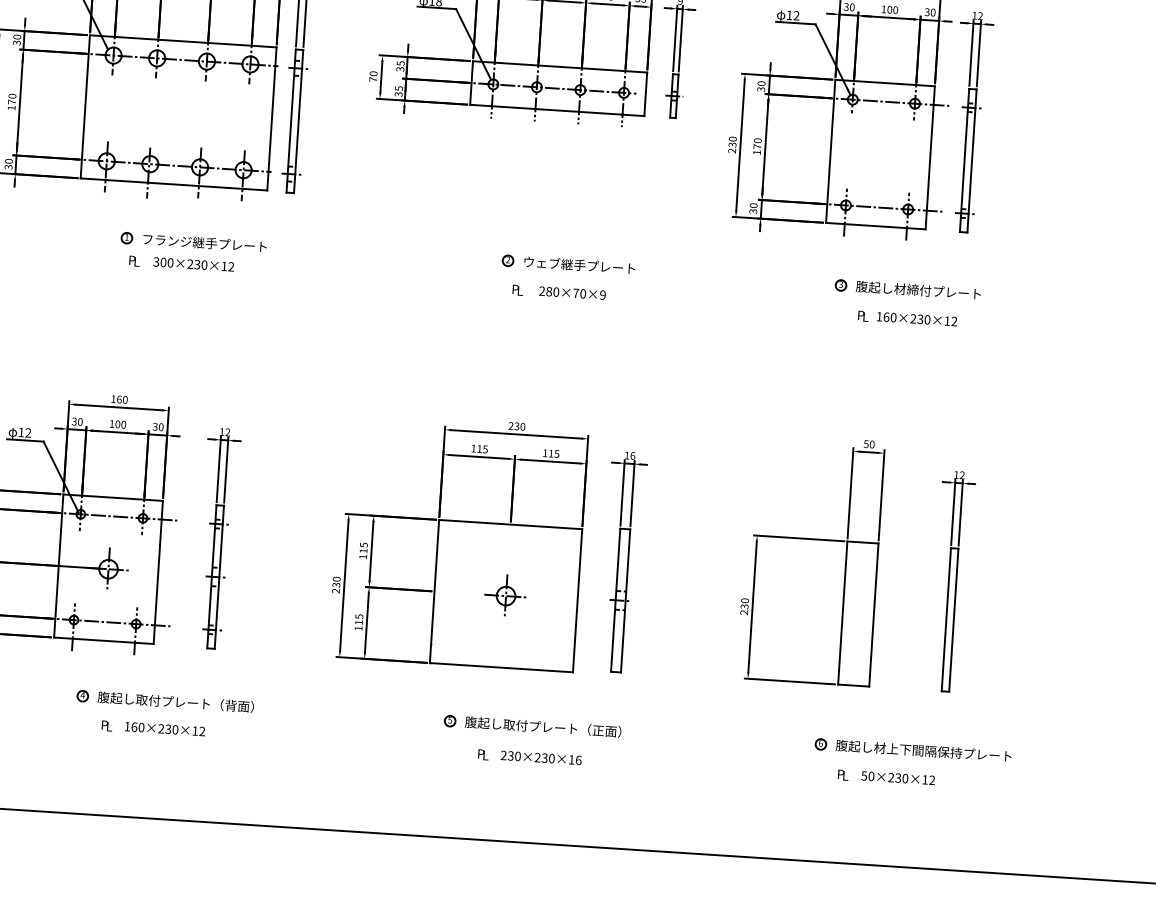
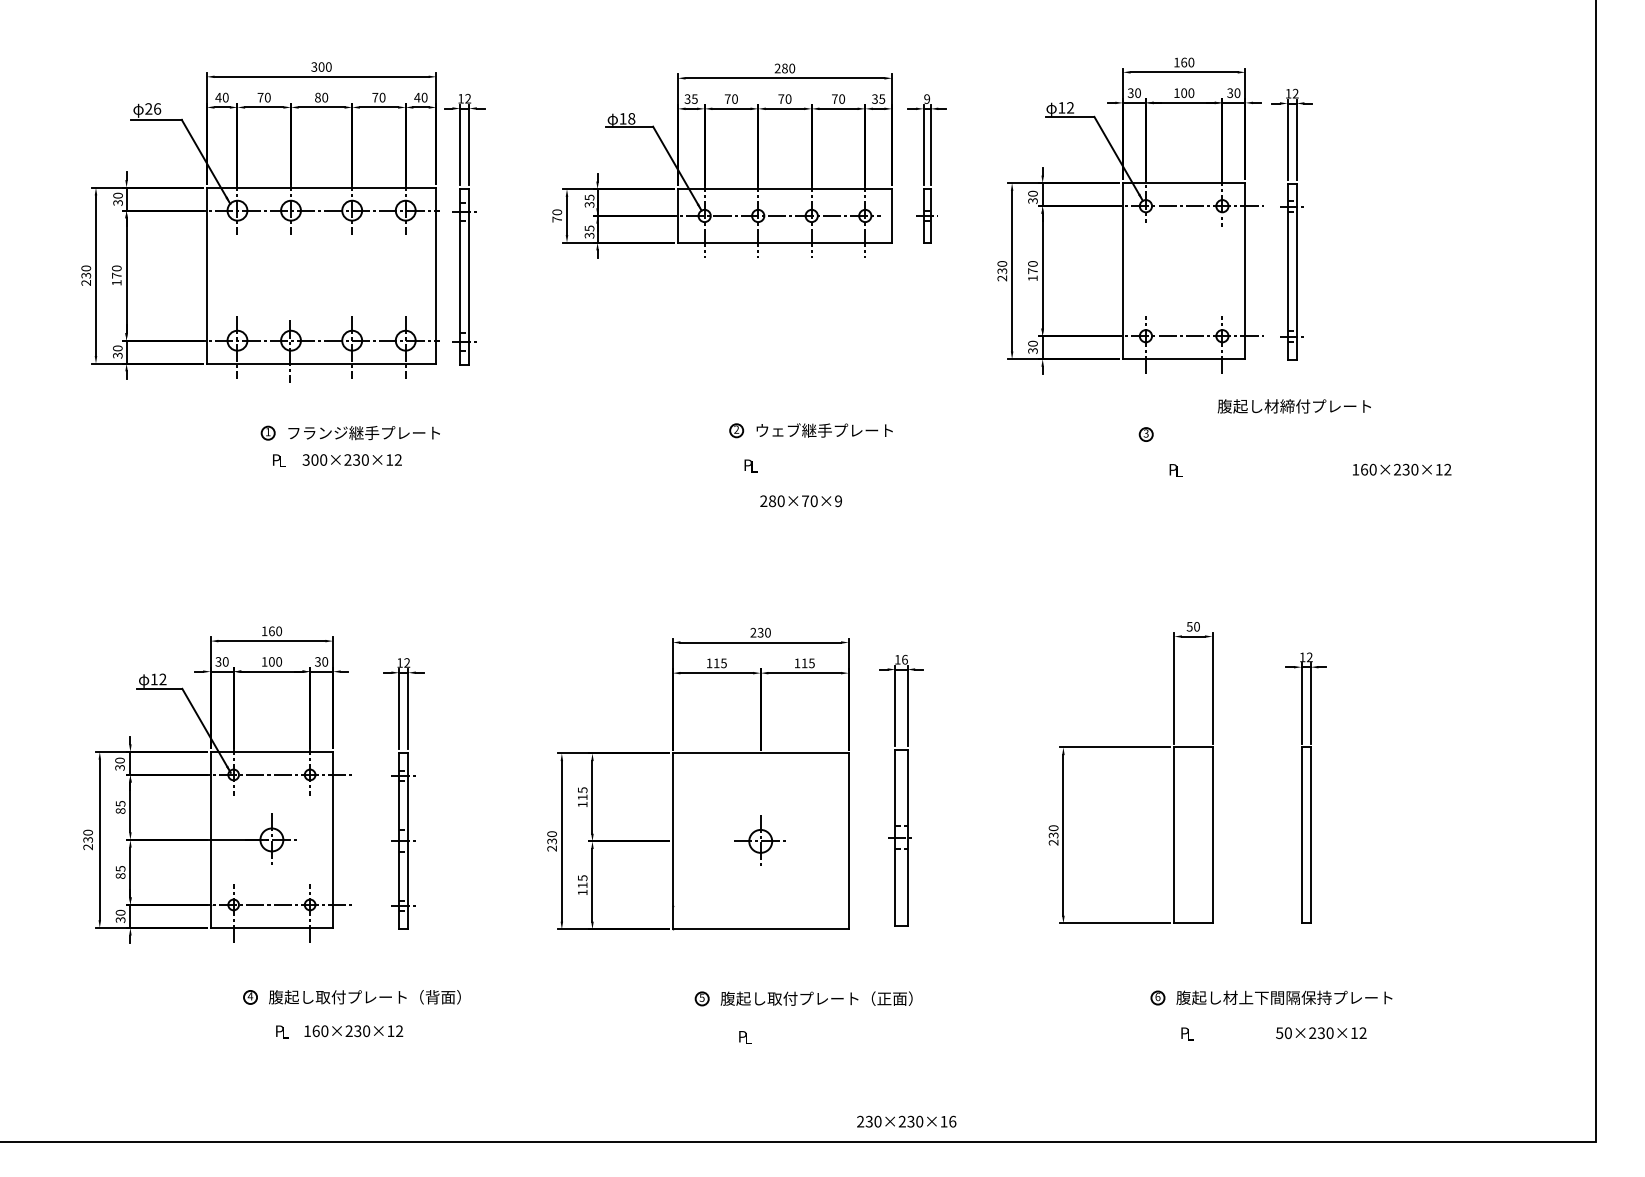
text: (917, 290) -> (1293, 406), moved
text: (572, 293) -> (800, 501), moved
text: (917, 318) -> (1402, 469), moved
text: (541, 757) -> (906, 1121), moved
text: (898, 778) -> (1321, 1033), moved

